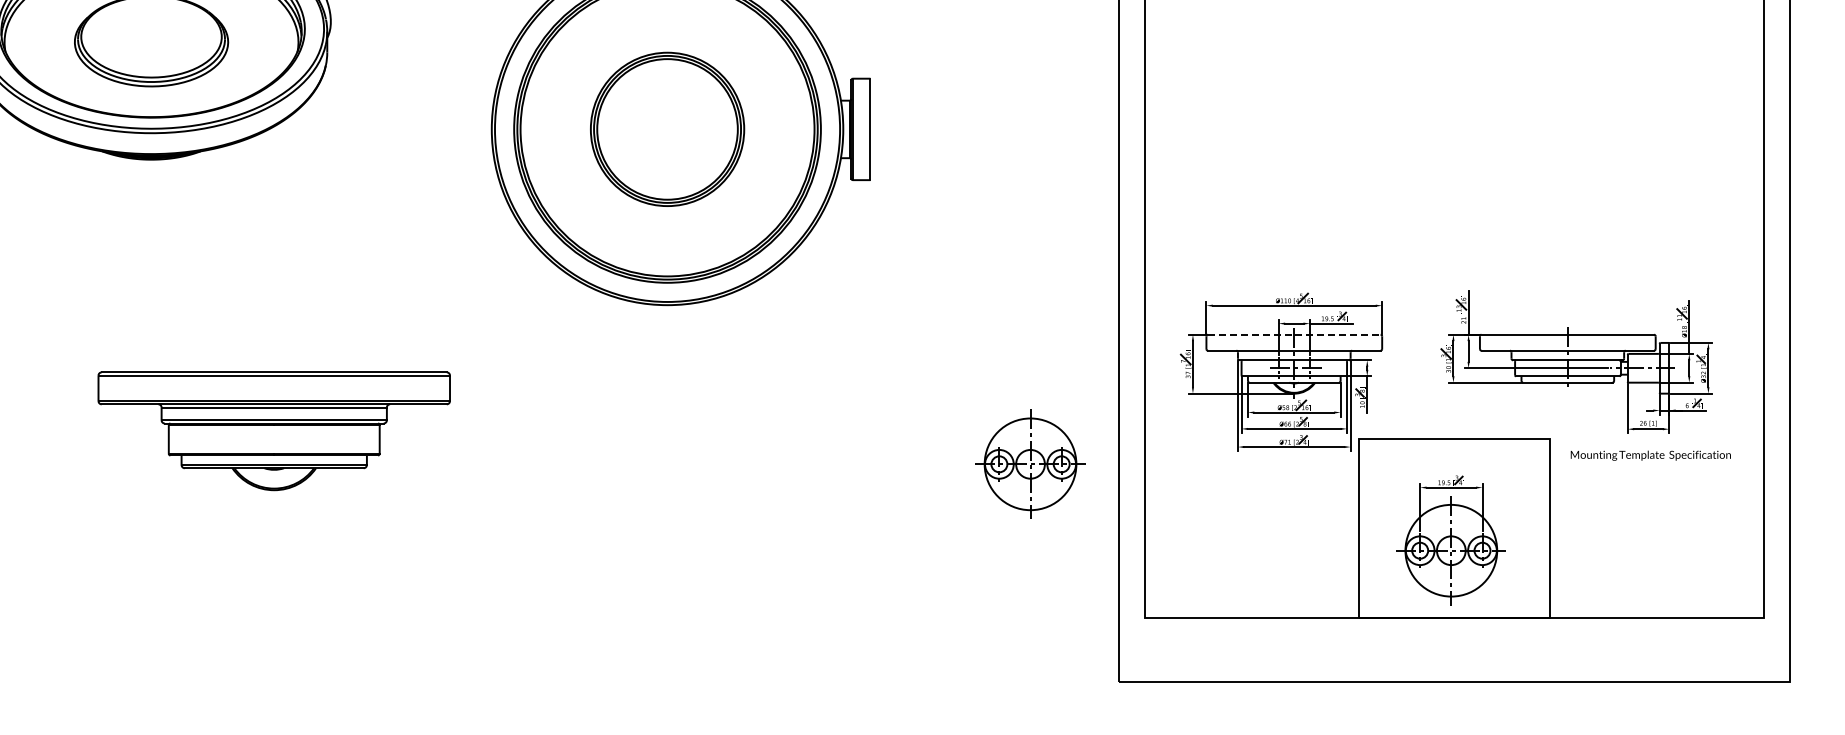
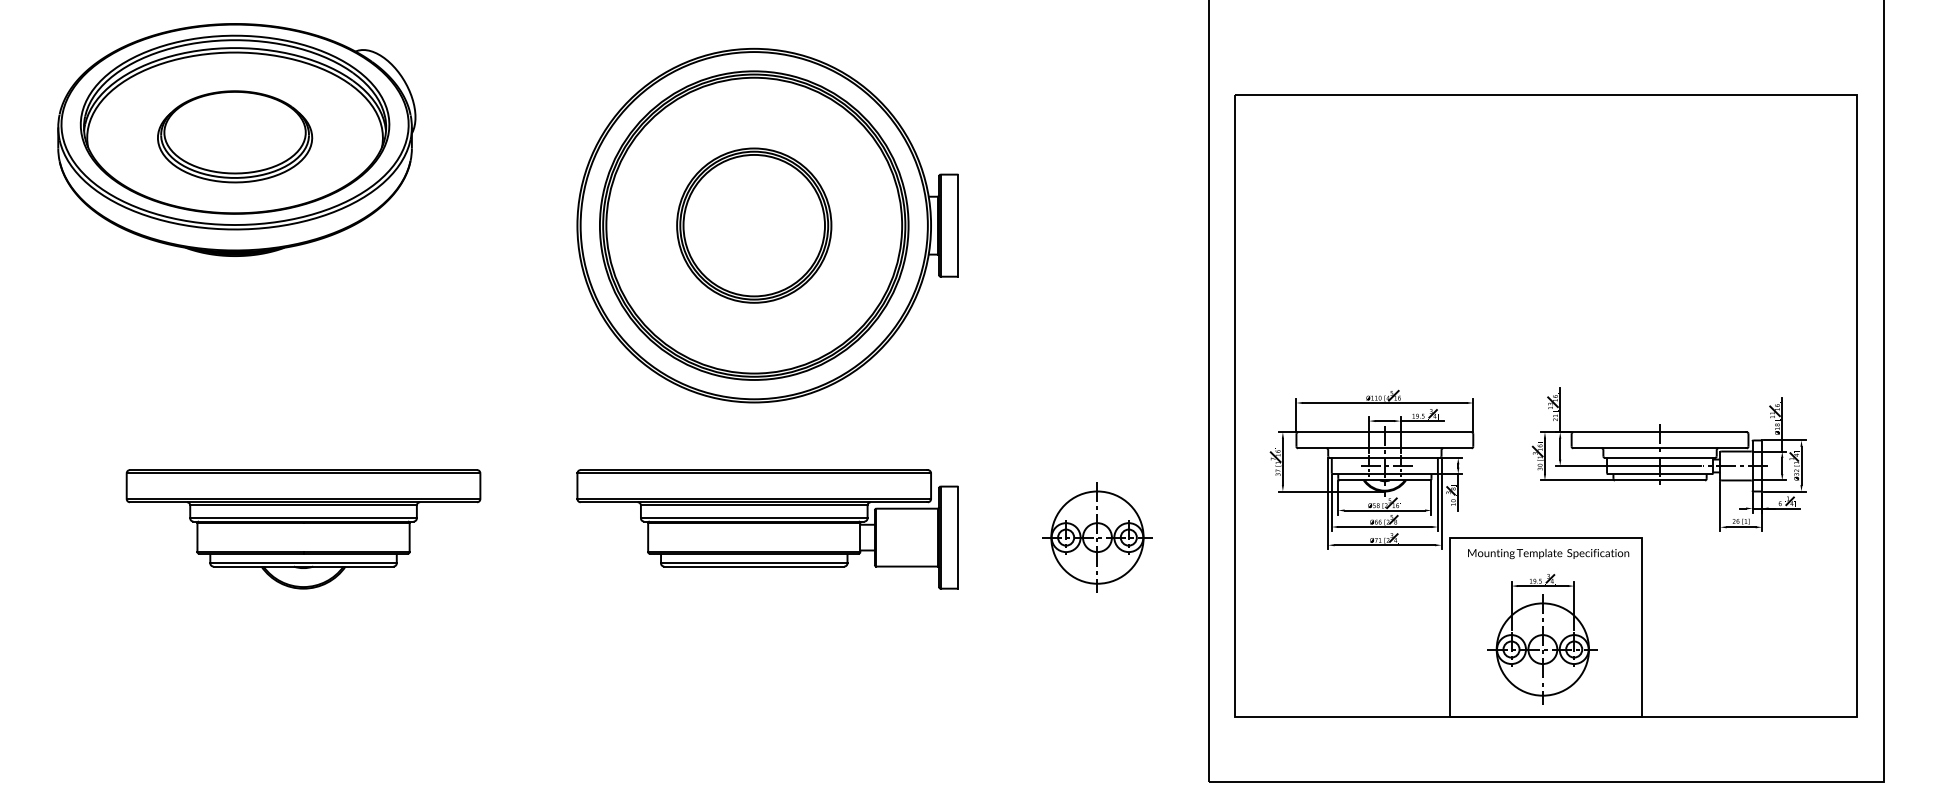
line: (1293, 334) -> (1384, 432), dashed -> solid
part: (274, 431) -> (303, 529), moved
part: (680, 431) -> (767, 529), added
text: (1650, 456) -> (1548, 554), moved
part: (1030, 464) -> (1097, 537), moved

